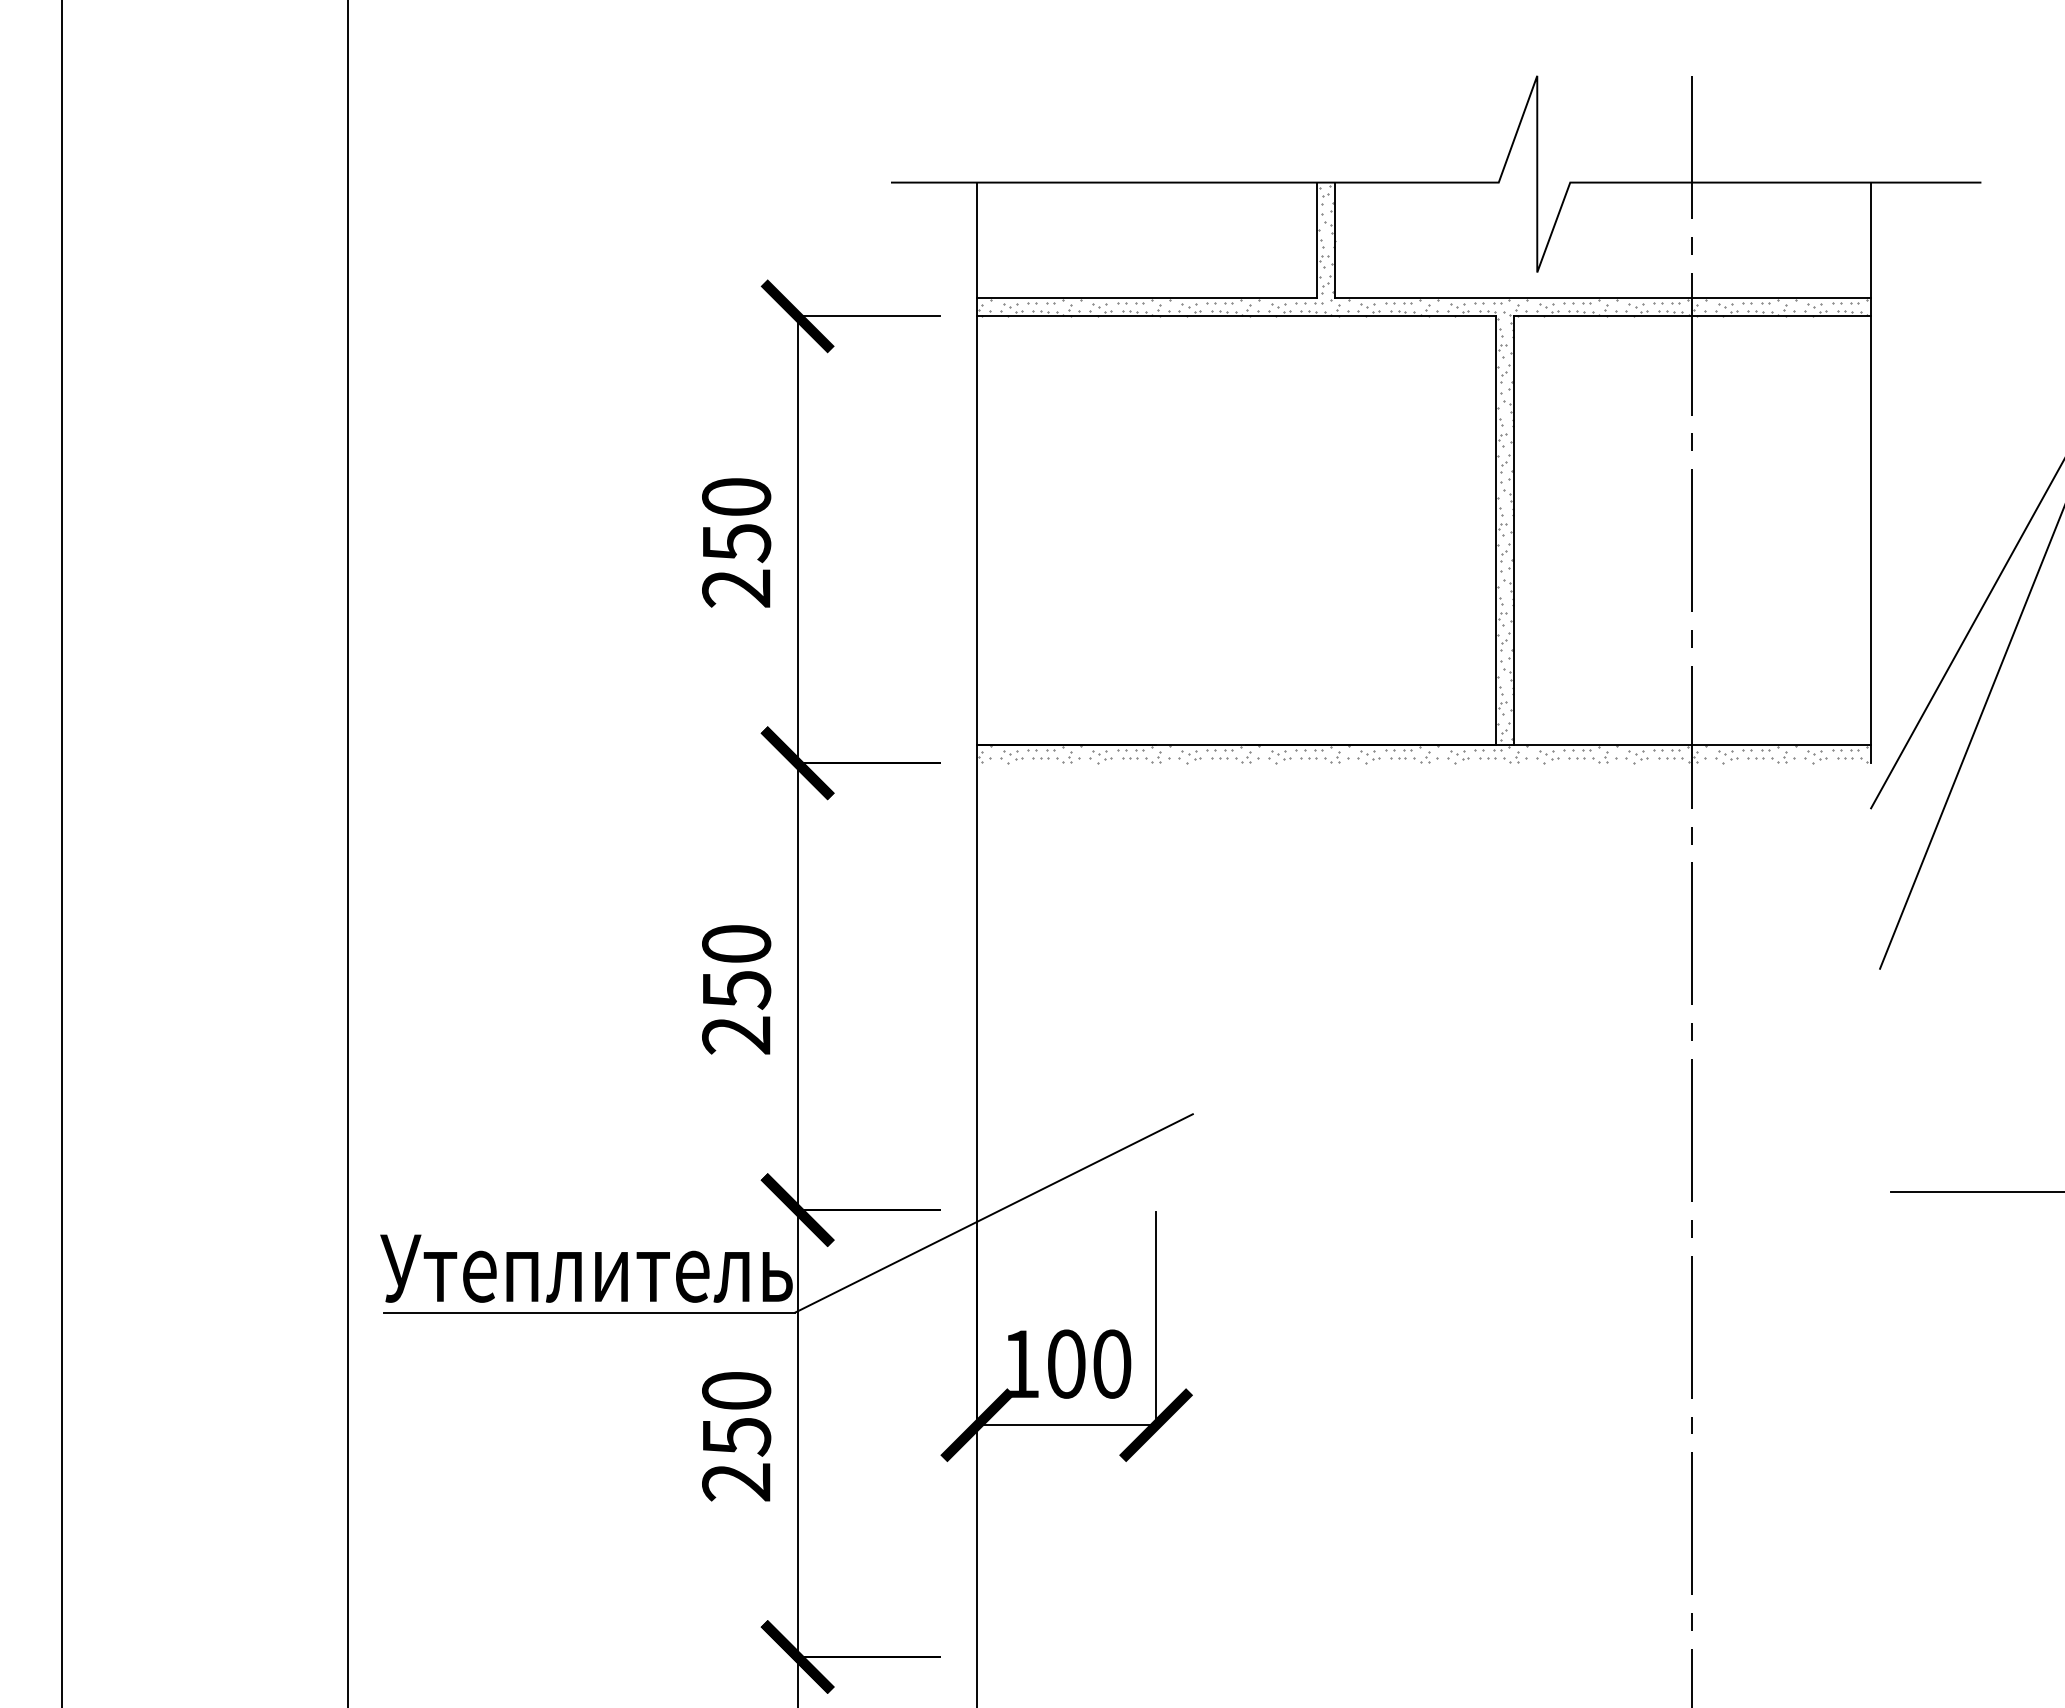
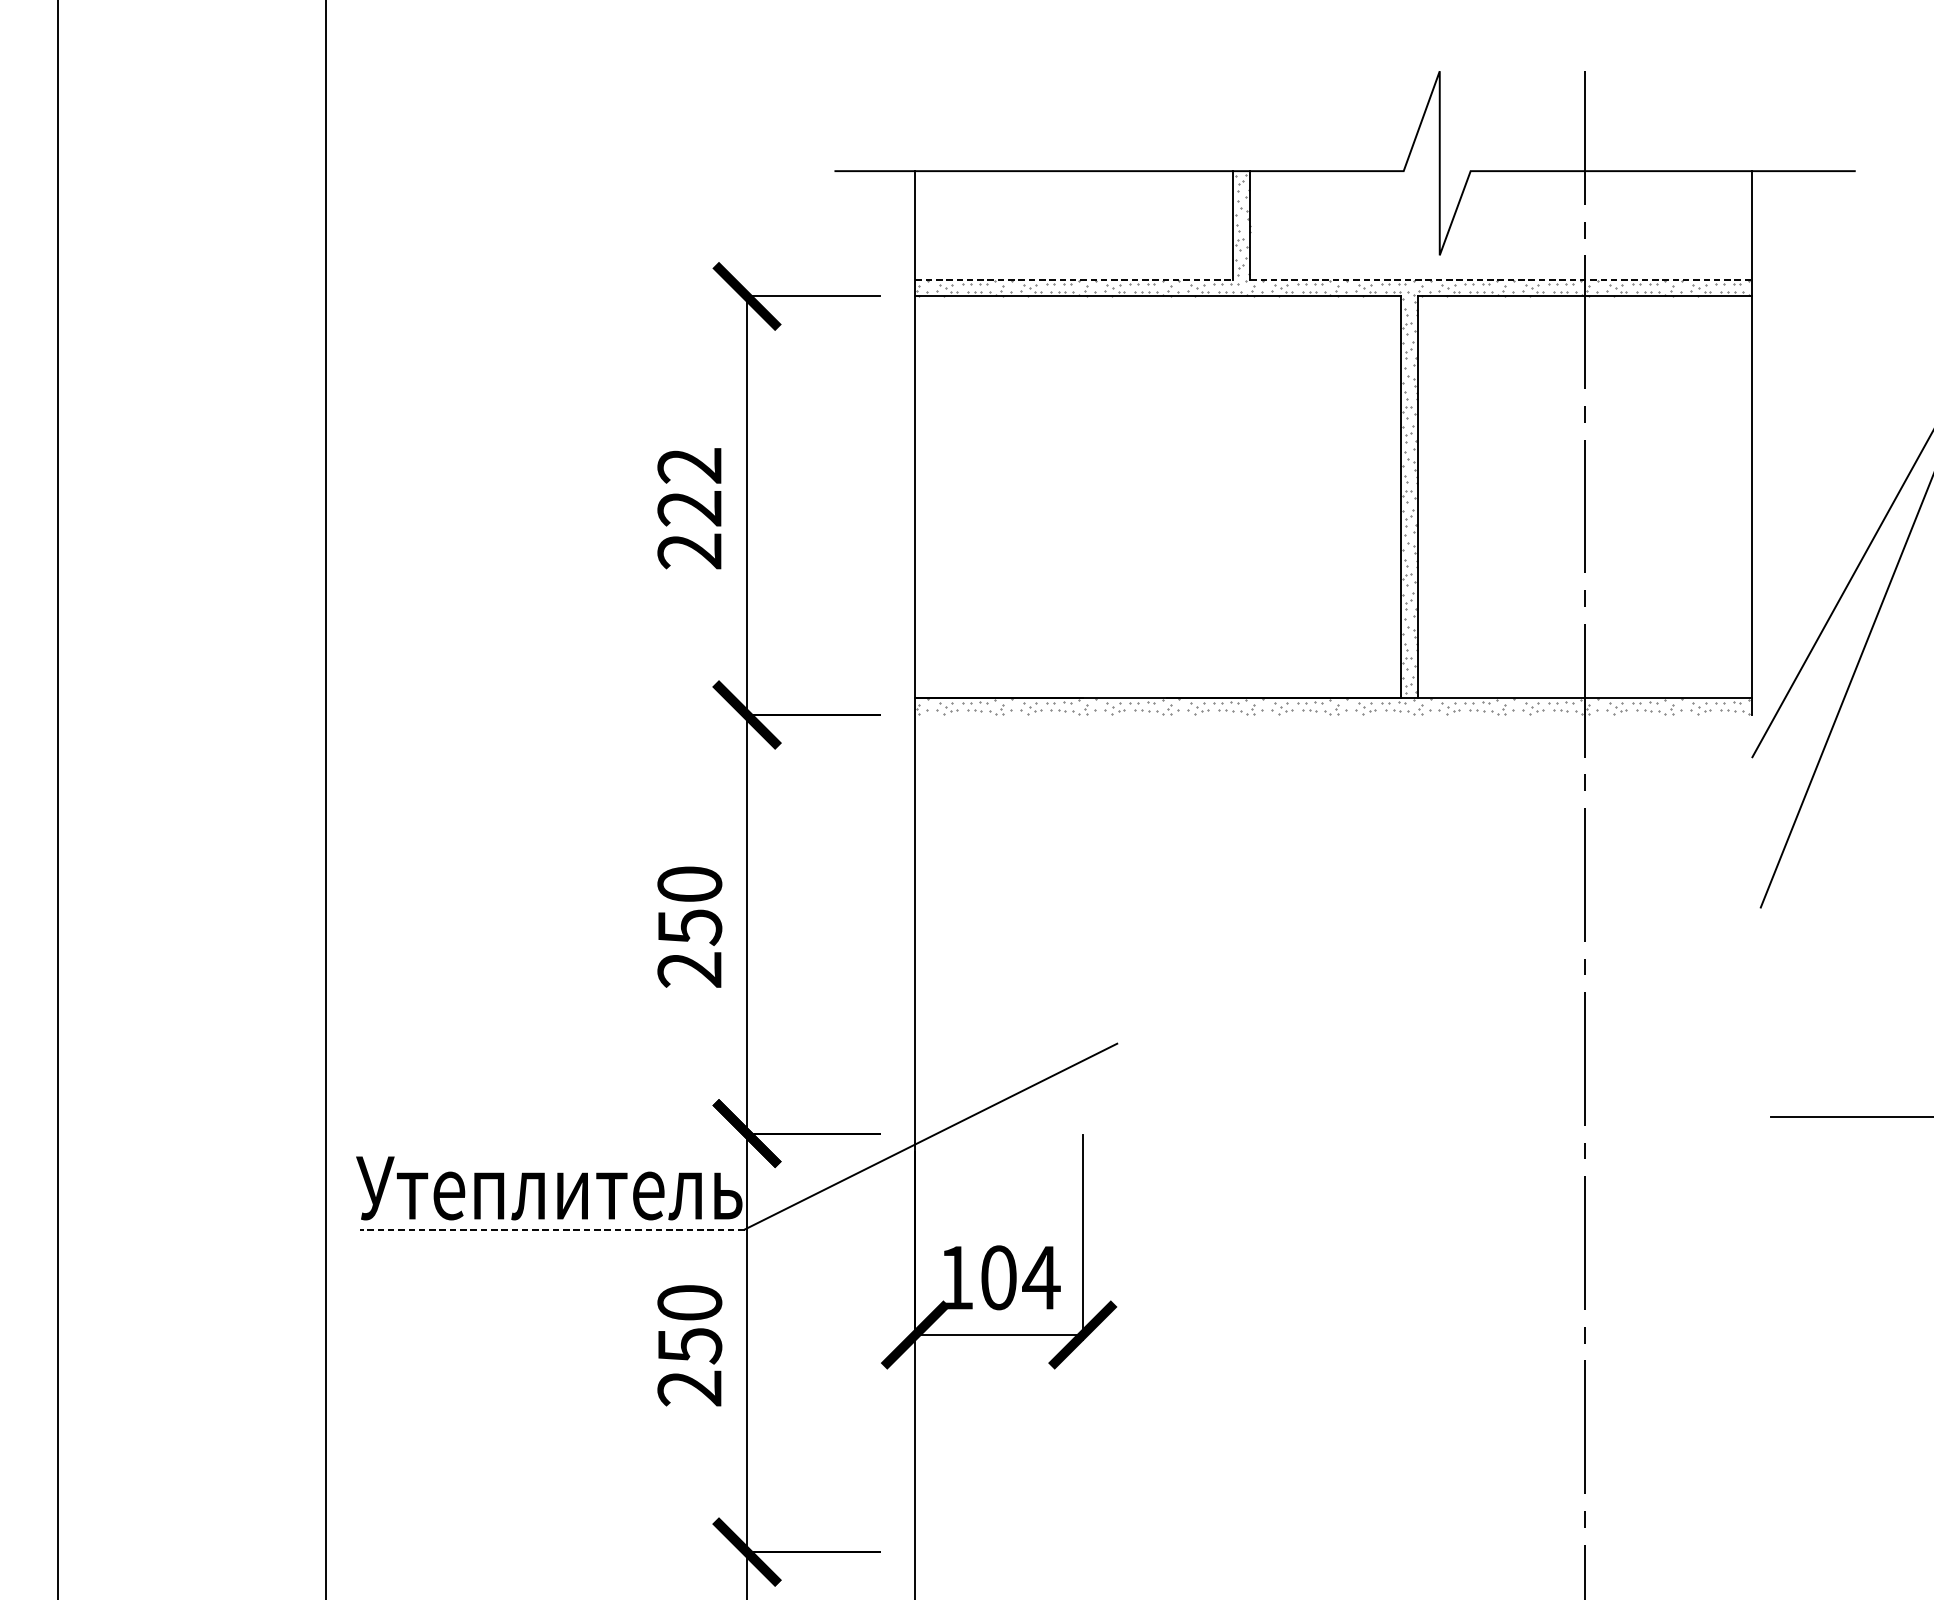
line: (1147, 298) -> (1074, 279), solid -> dashed
line: (1603, 298) -> (1501, 279), solid -> dashed
text: (736, 520) -> (689, 487), 250 -> 222
line: (589, 1312) -> (552, 1229), solid -> dashed
text: (1111, 1363) -> (1040, 1277), 100 -> 104

